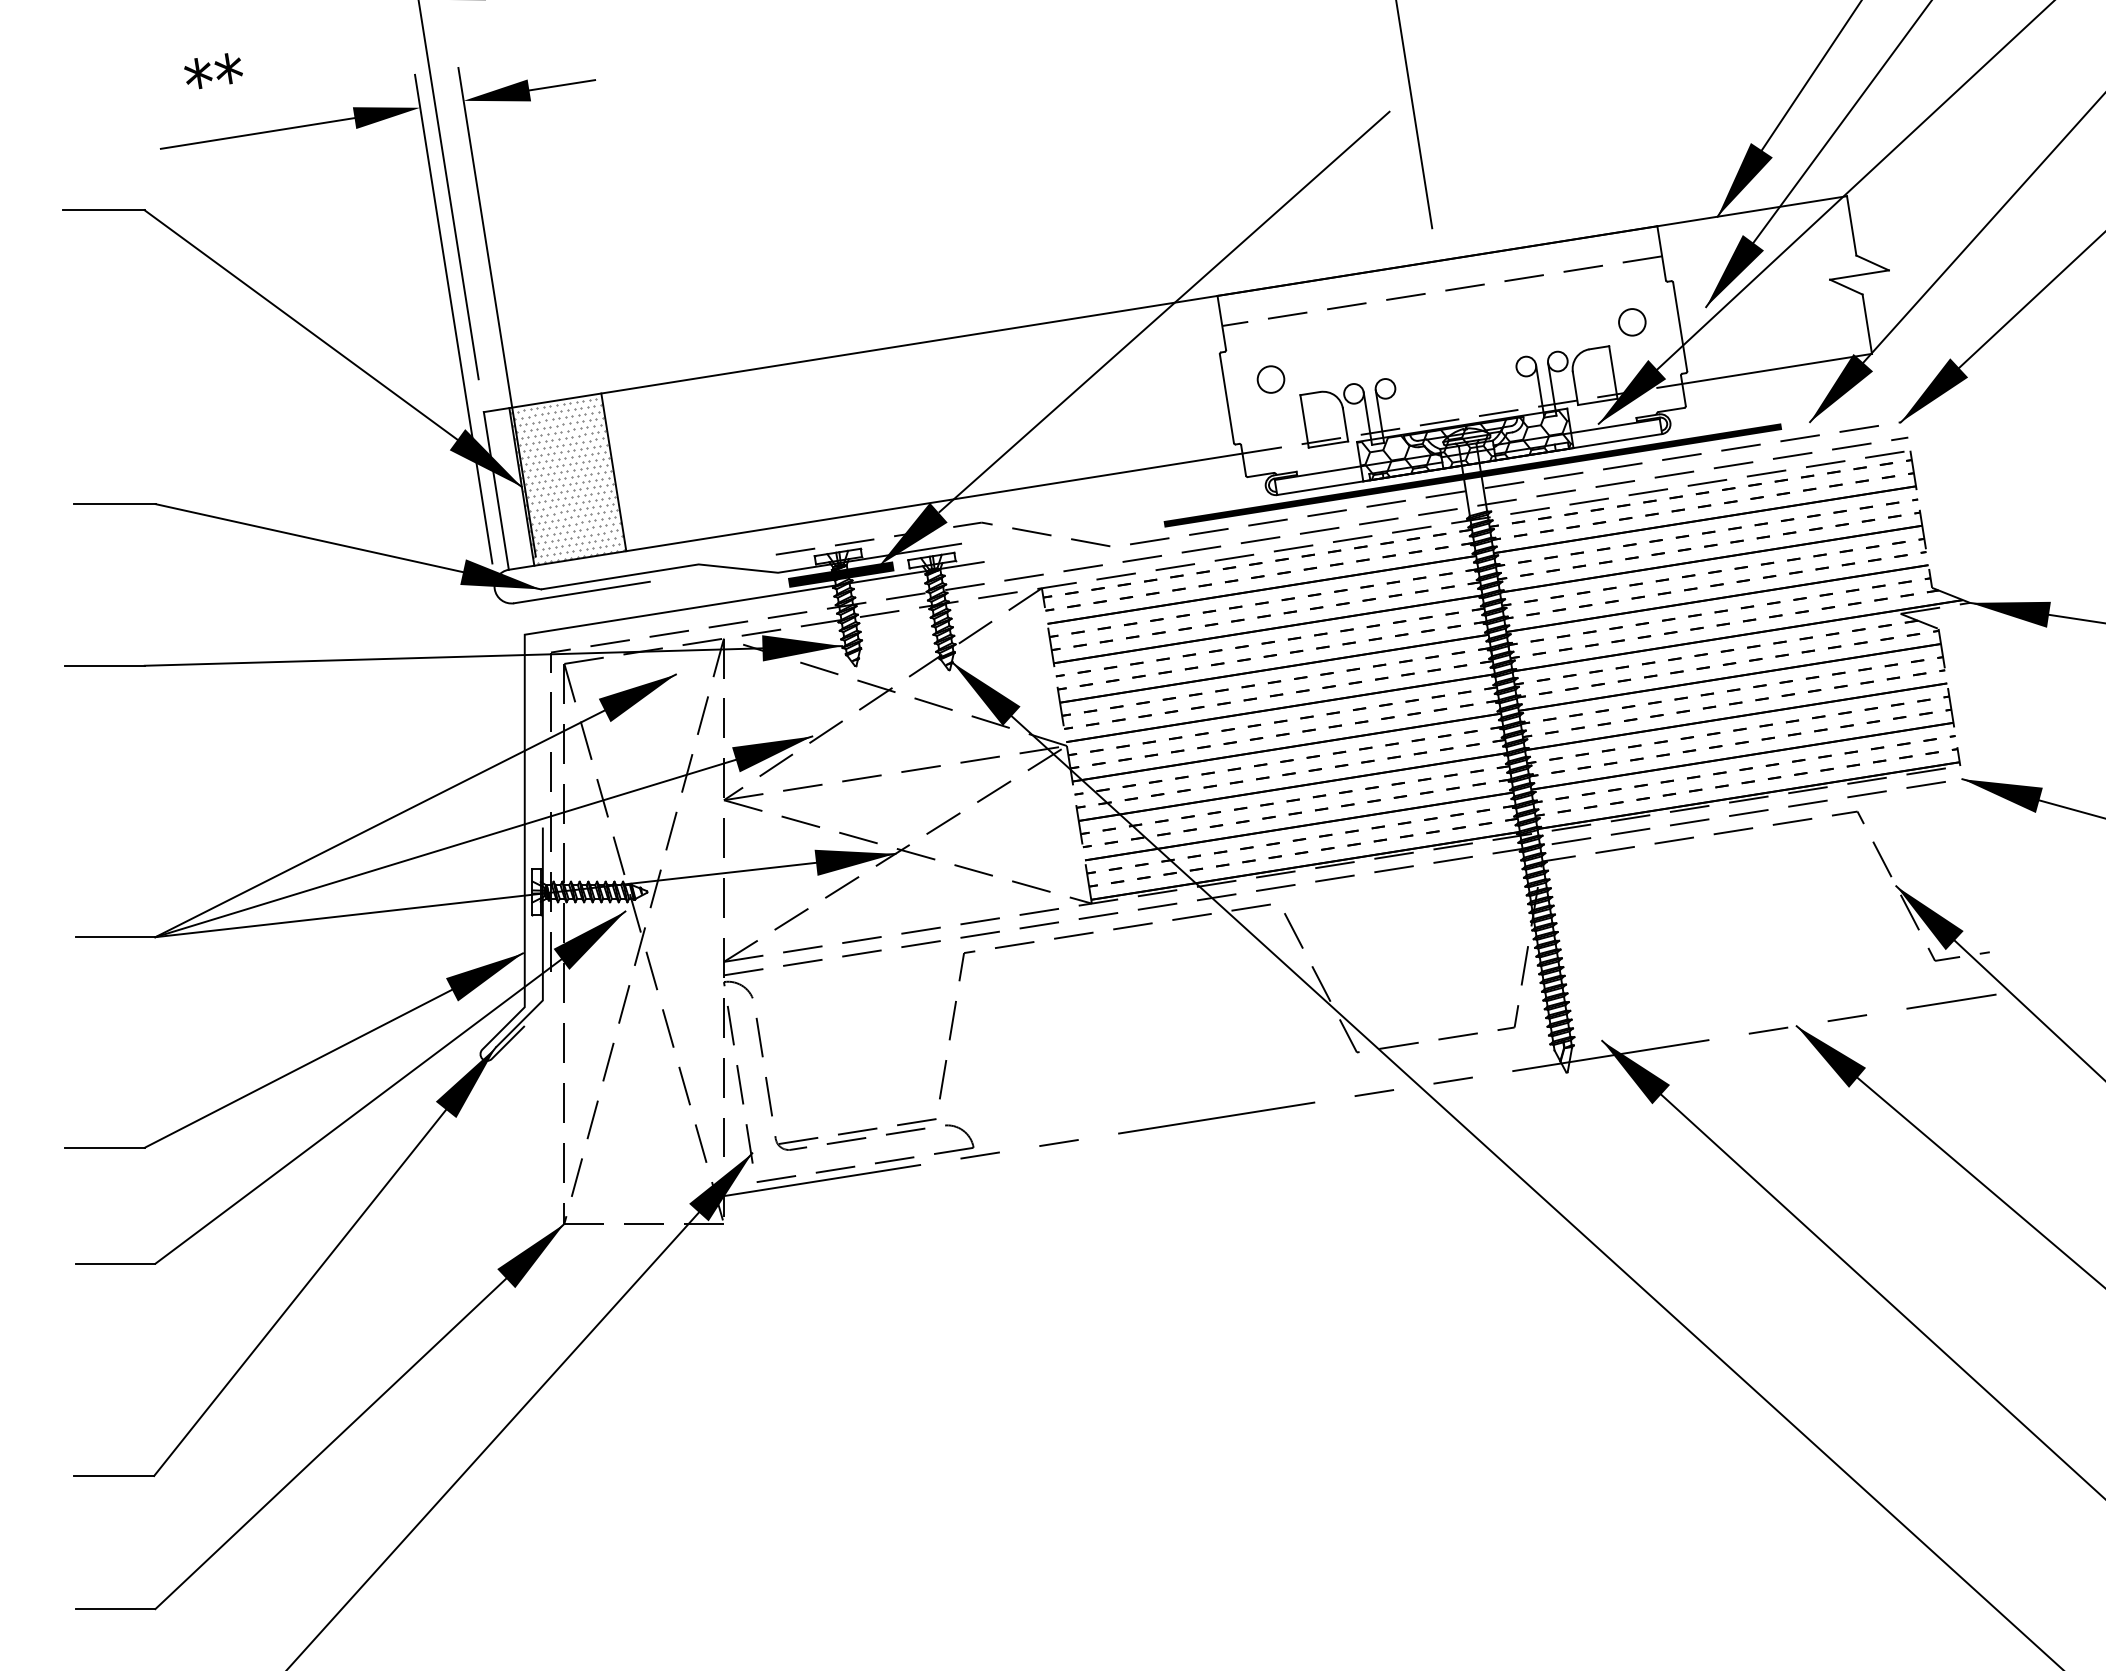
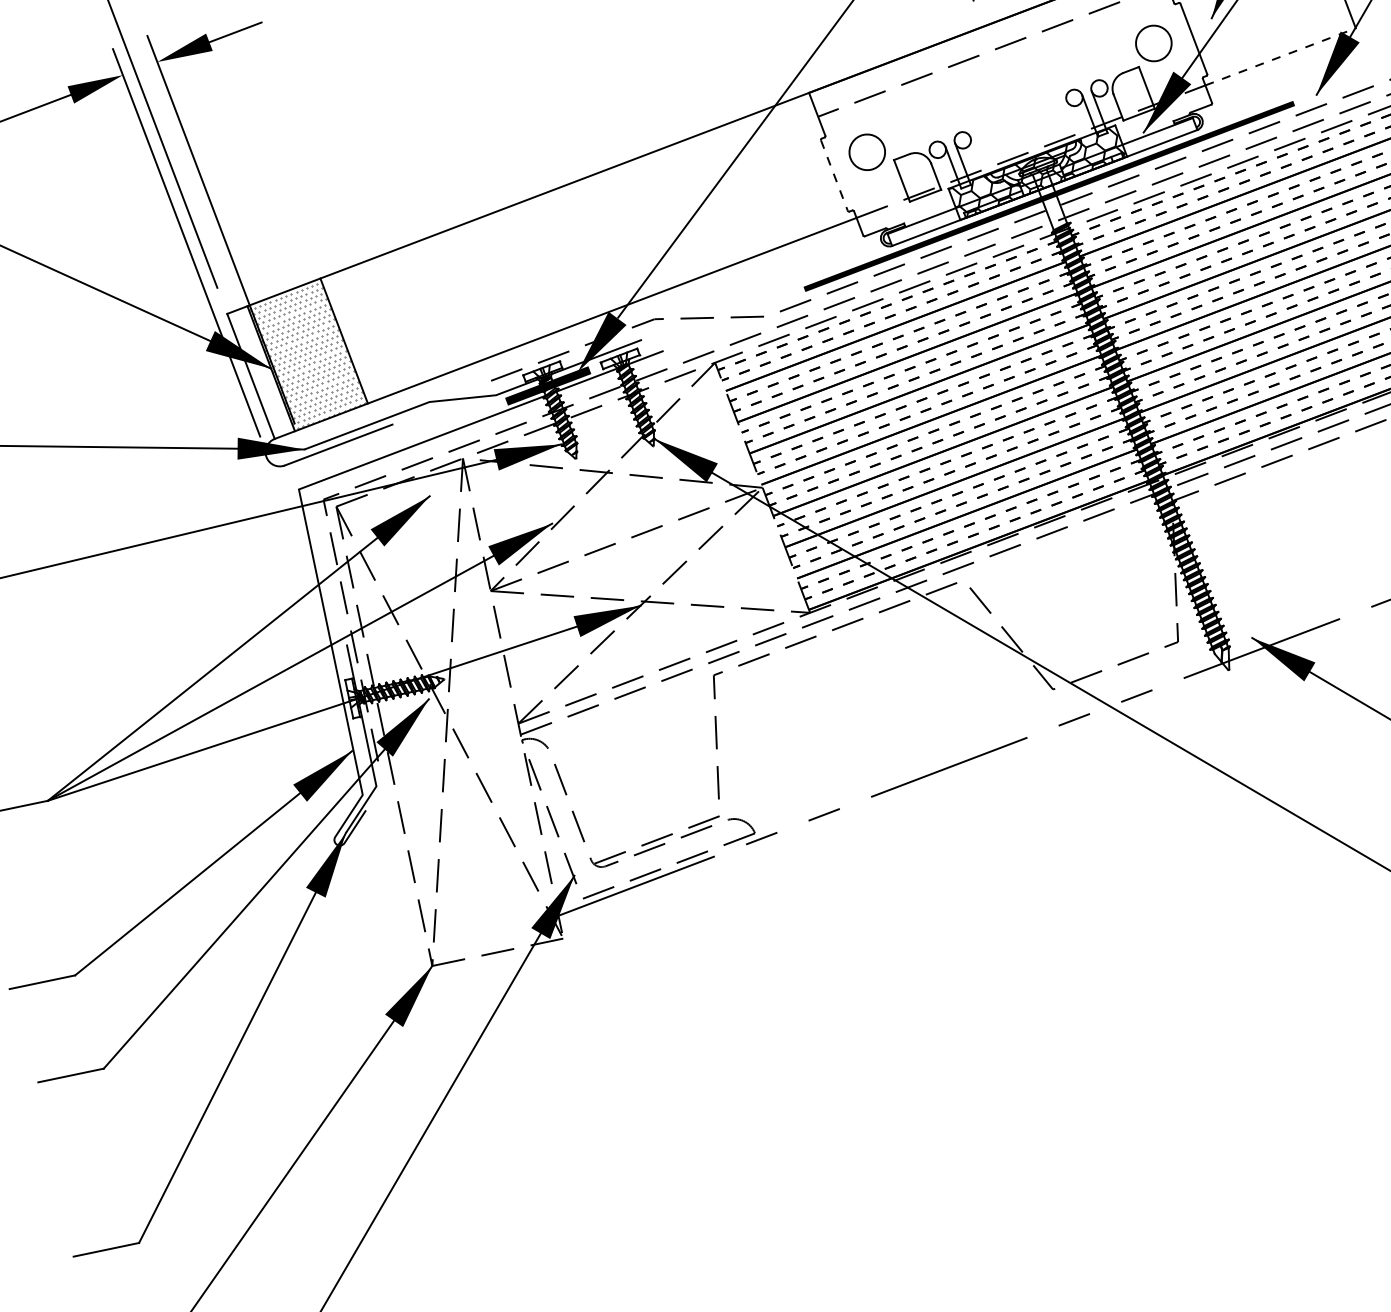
circle: (1632, 322) -> (1153, 43), size x1.6
line: (1777, 368) -> (1280, 56), solid -> dashed
circle: (1270, 379) -> (866, 152), size x1.6
line: (1226, 398) -> (834, 175), solid -> dashed

